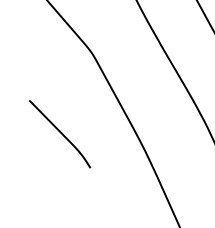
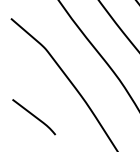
curve: (60, 134) -> (34, 117), moved

